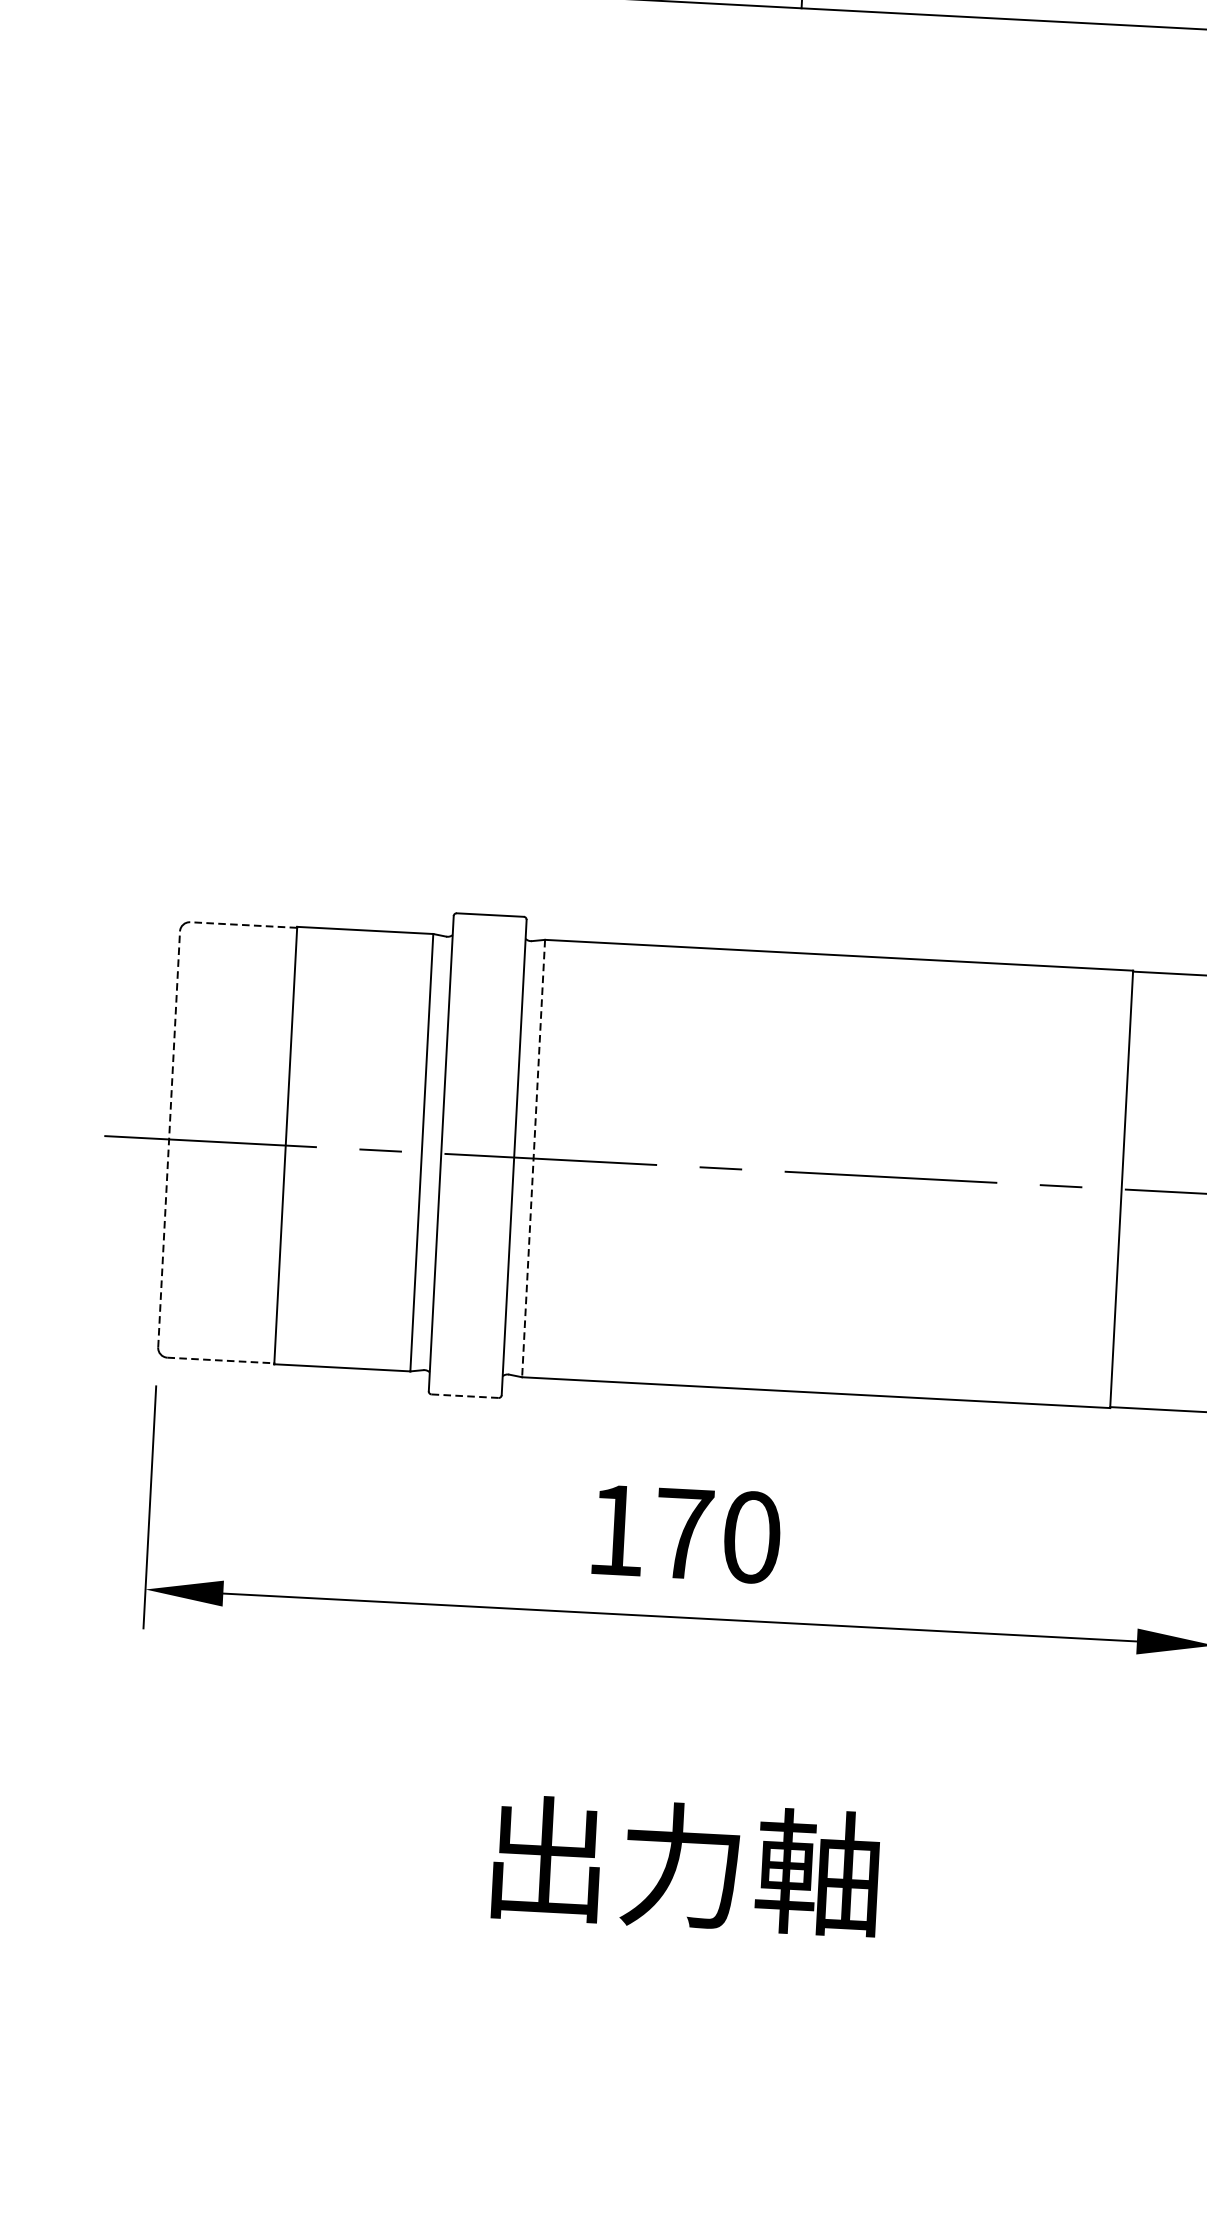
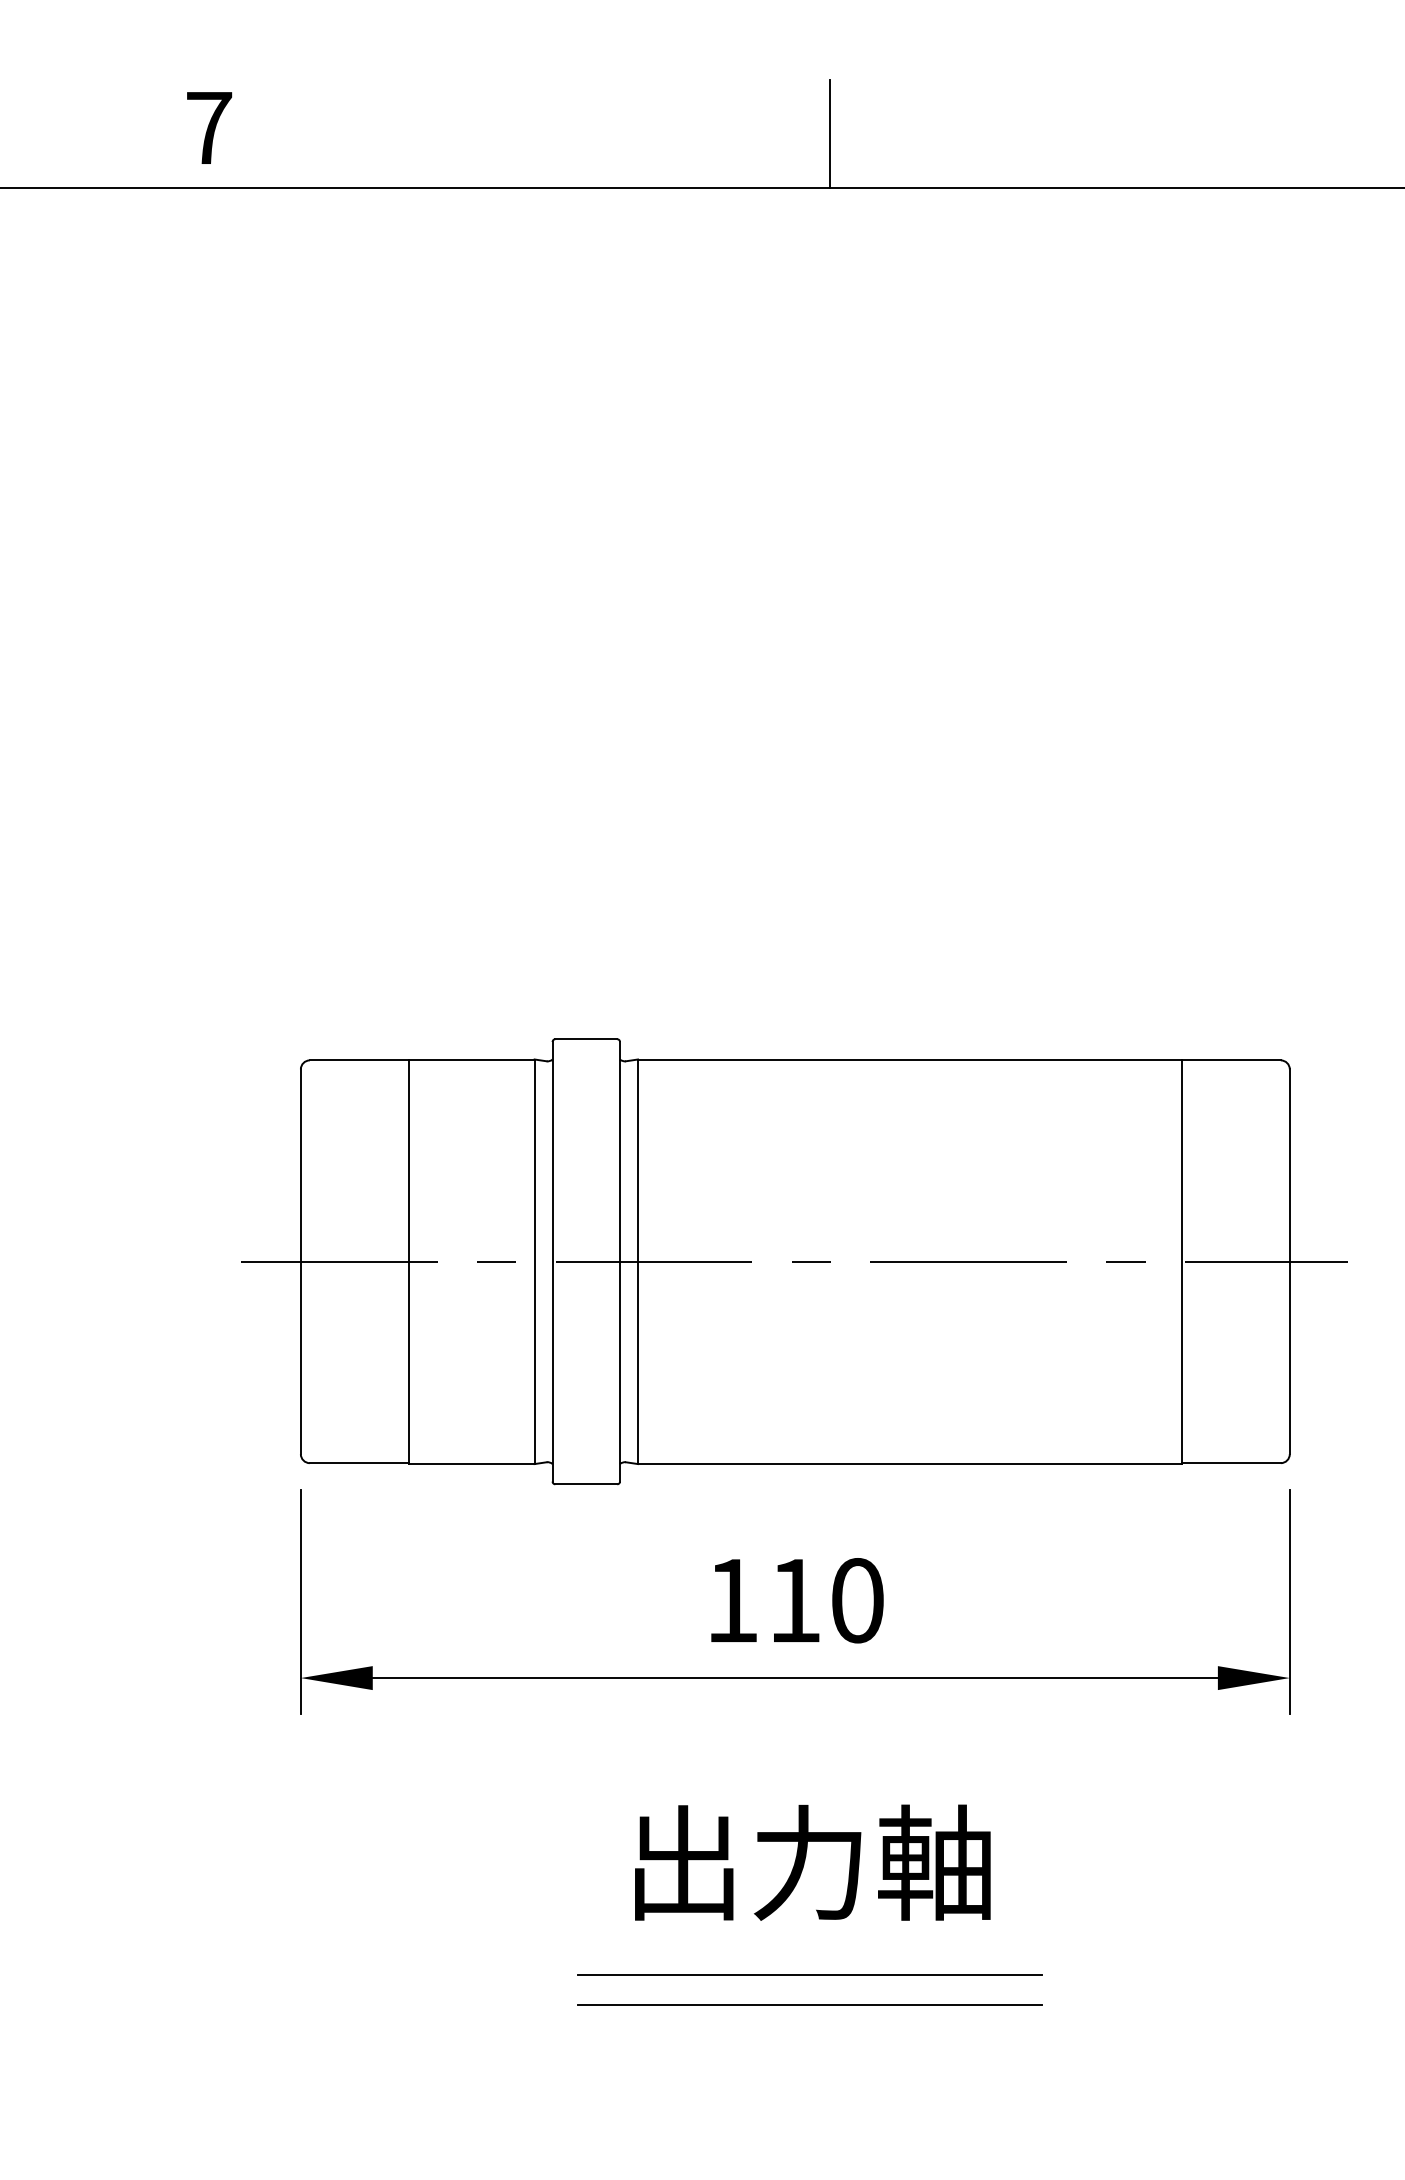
line: (242, 925) -> (358, 1060), dashed -> solid
line: (168, 1139) -> (300, 1261), dashed -> solid
line: (534, 1159) -> (638, 1262), dashed -> solid
line: (221, 1360) -> (359, 1463), dashed -> solid
line: (465, 1396) -> (586, 1484), dashed -> solid
text: (684, 1533) -> (795, 1600), 170 -> 110
text: (685, 1865) -> (812, 1862), moved
line: (678, 1939) -> (809, 1975), added
line: (676, 1971) -> (809, 2004), added

